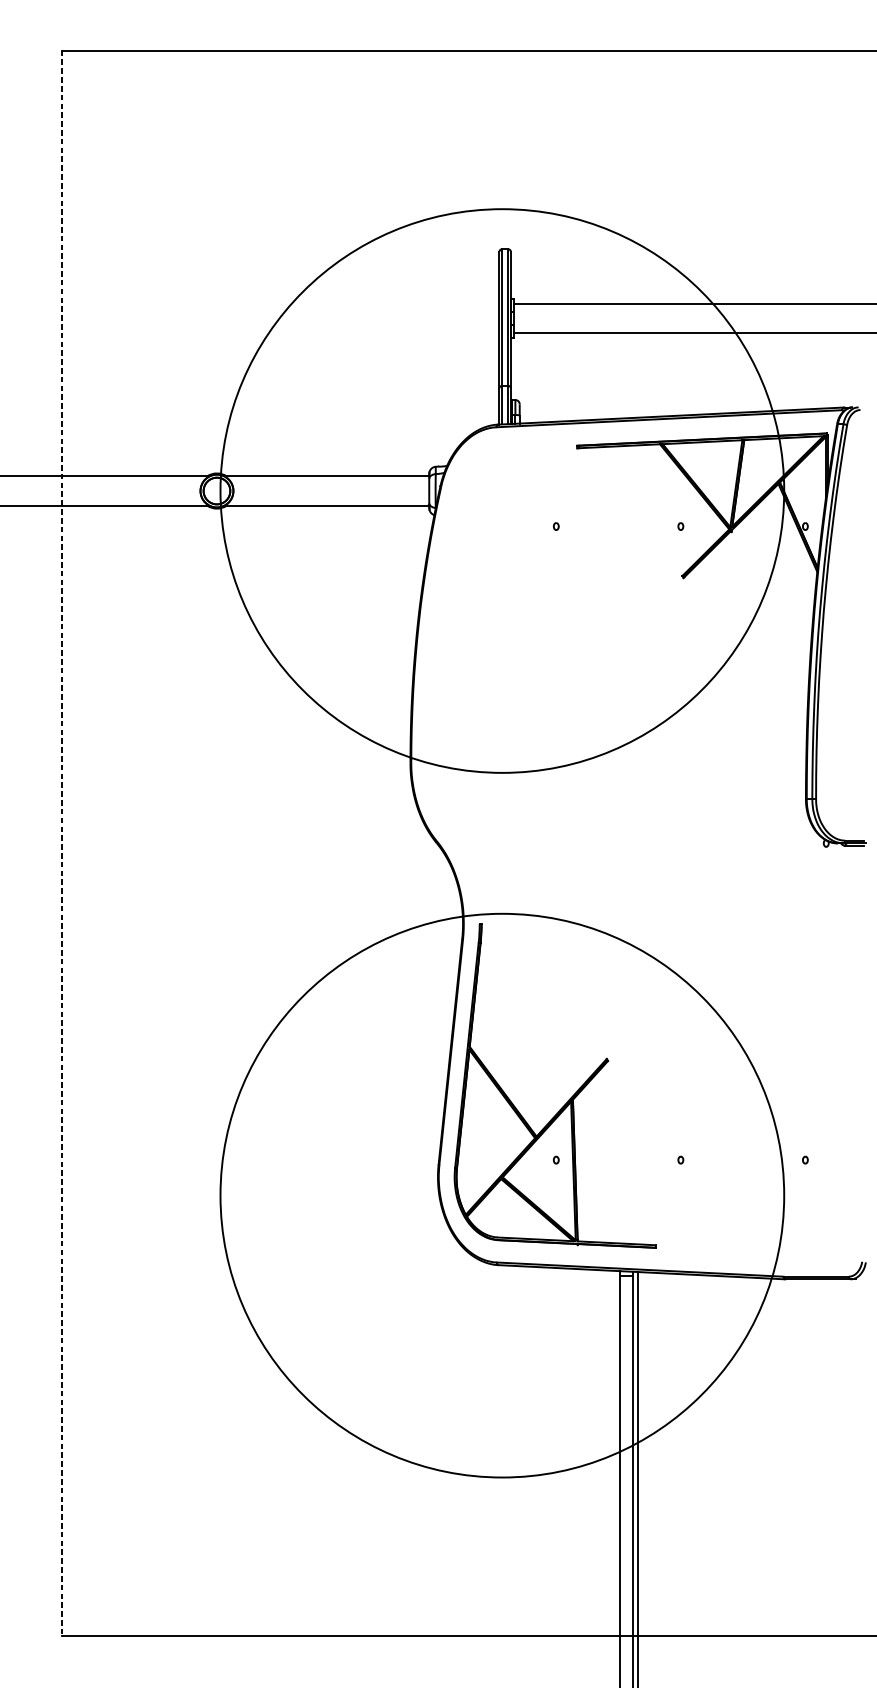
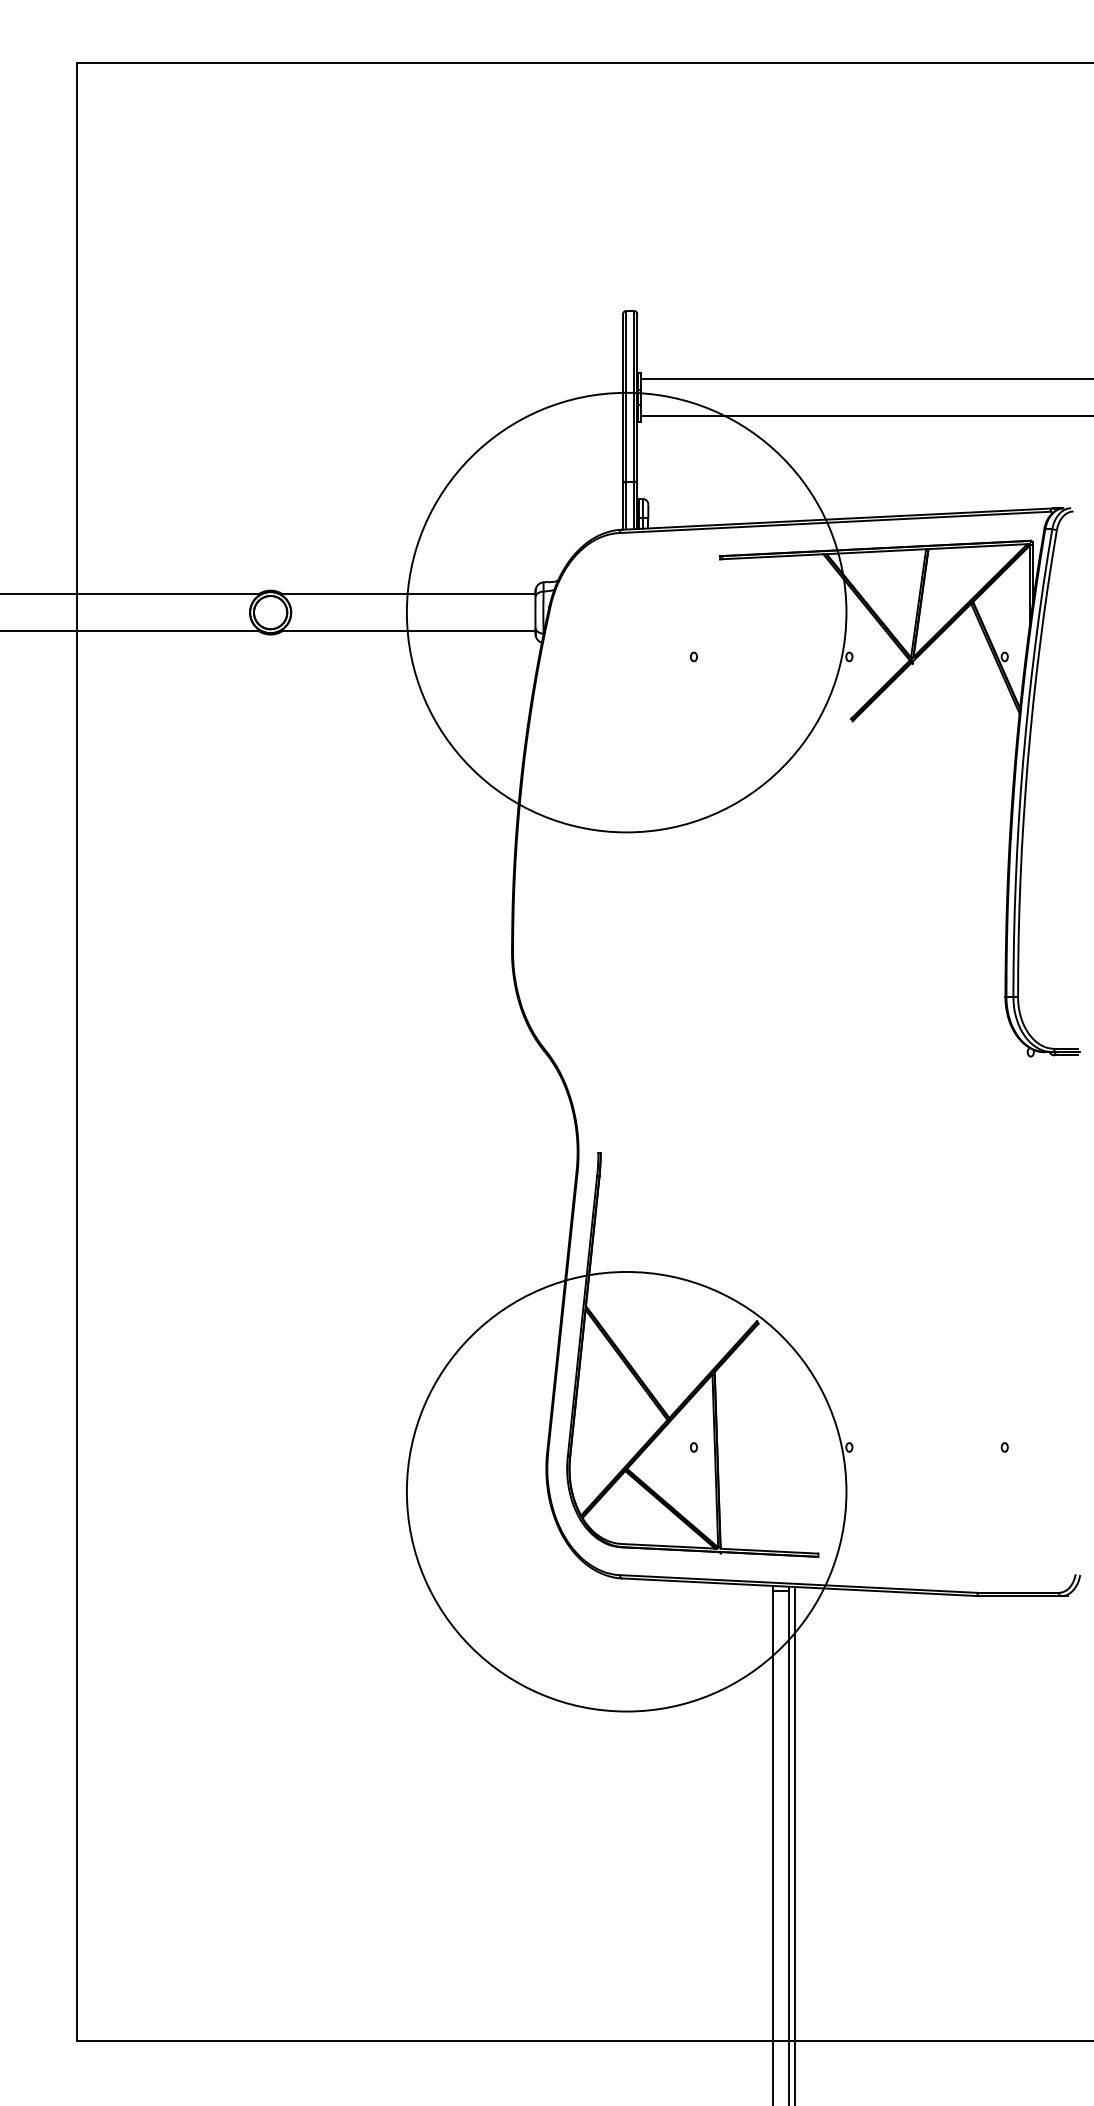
circle: (502, 490) -> (626, 612), size x0.62
line: (62, 843) -> (77, 1052), dashed -> solid
circle: (502, 1195) -> (626, 1491), size x0.62

